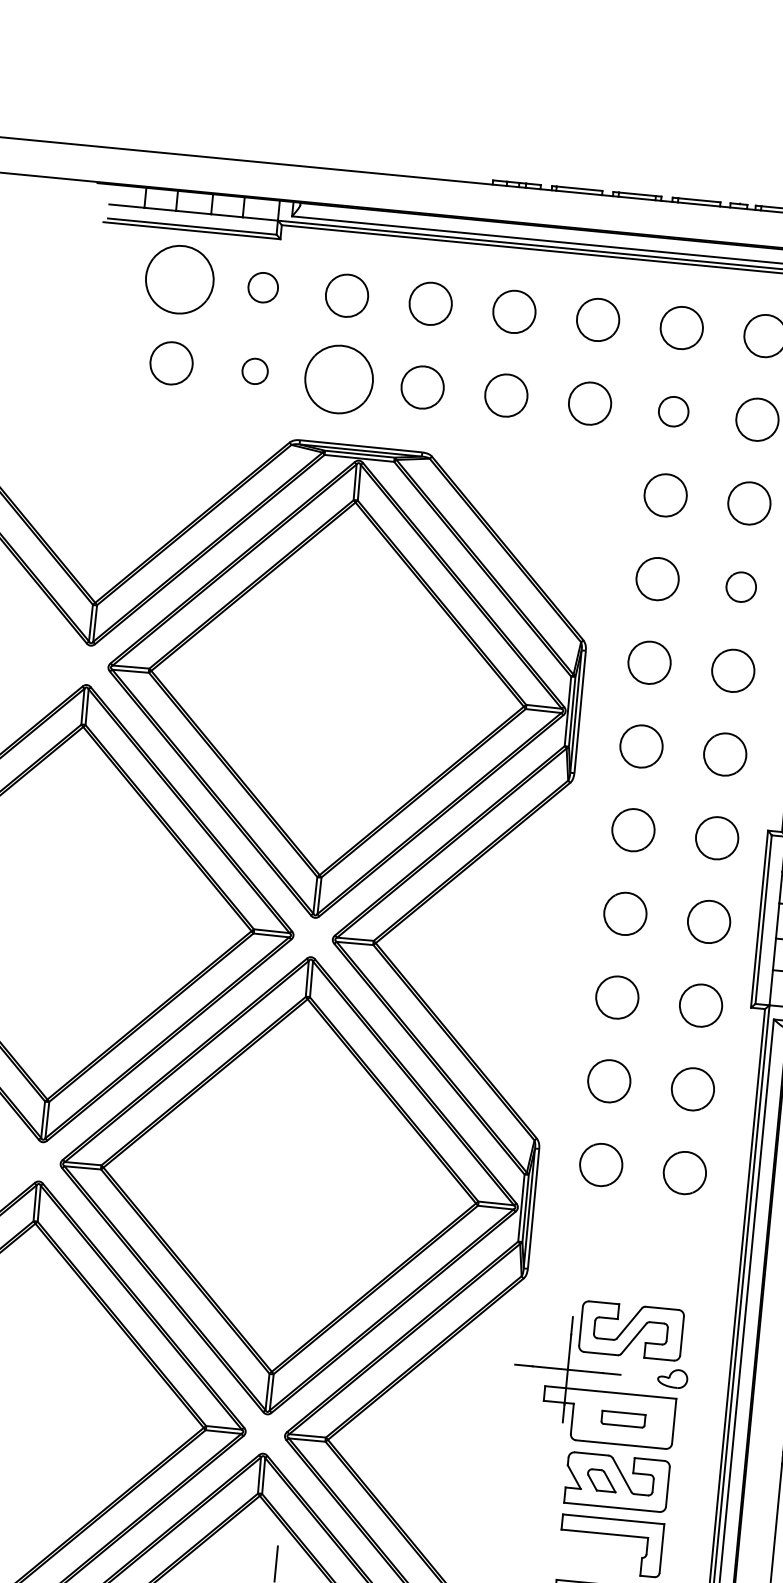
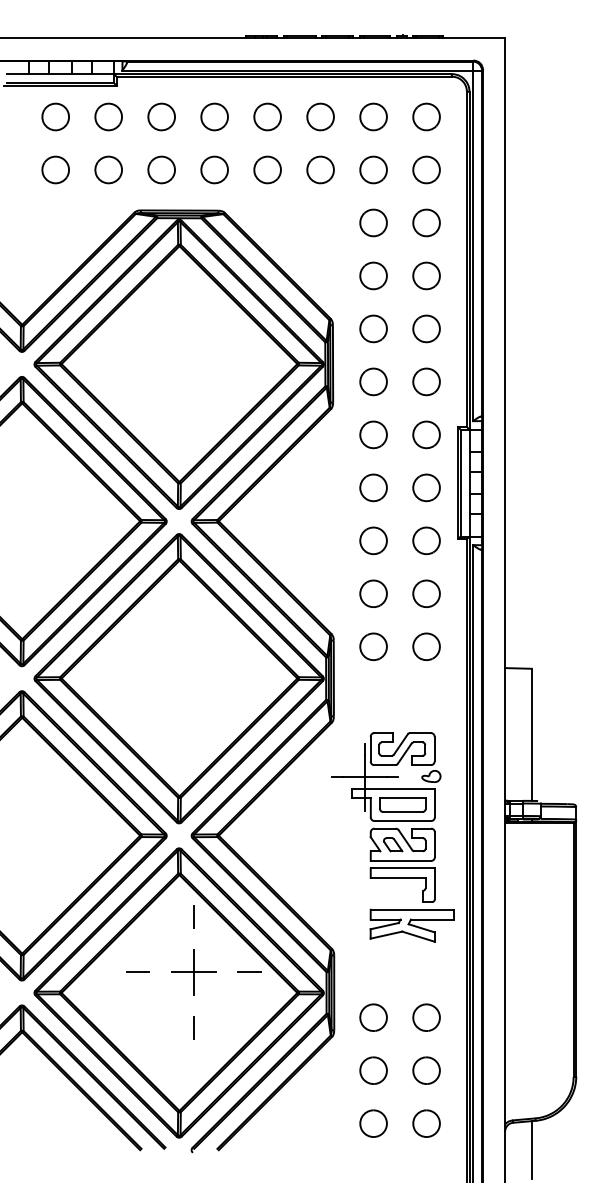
part: (179, 278) -> (55, 116), size x0.62
part: (263, 286) -> (108, 116), size x1.43
part: (255, 370) -> (108, 169), size x1.67
part: (338, 378) -> (161, 169), size x0.62
part: (673, 410) -> (373, 169), size x1.43
part: (741, 586) -> (426, 275), size x1.43
part: (622, 1418) -> (402, 804), size x1.67

